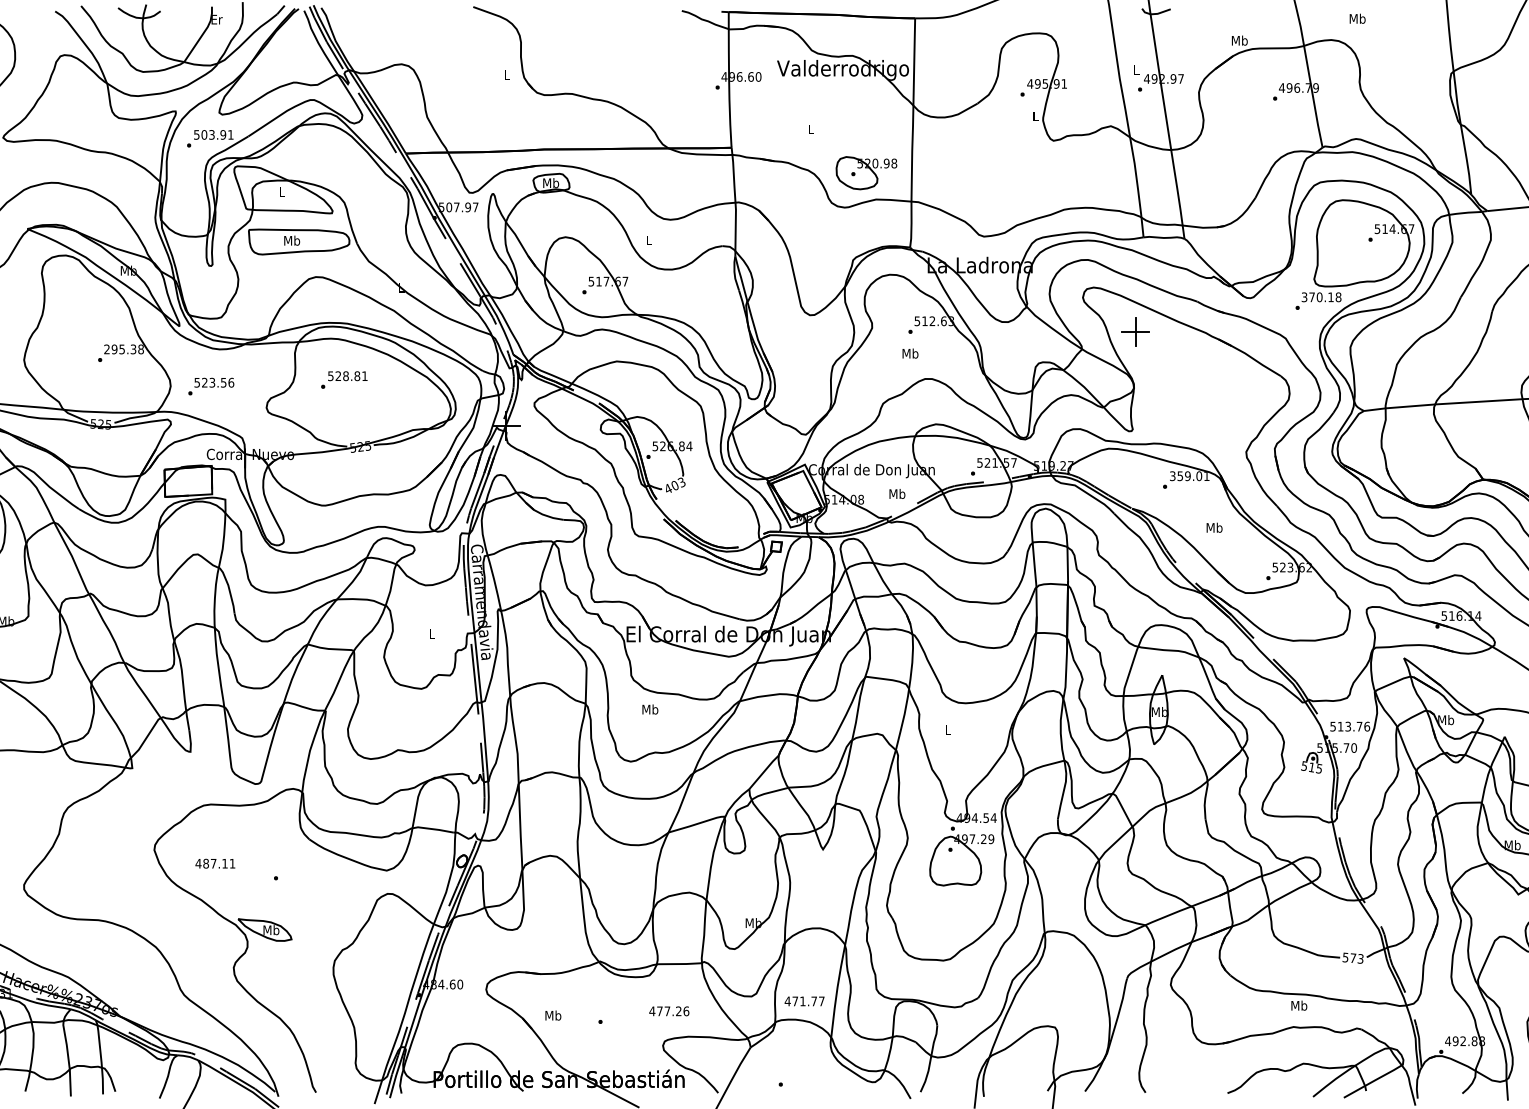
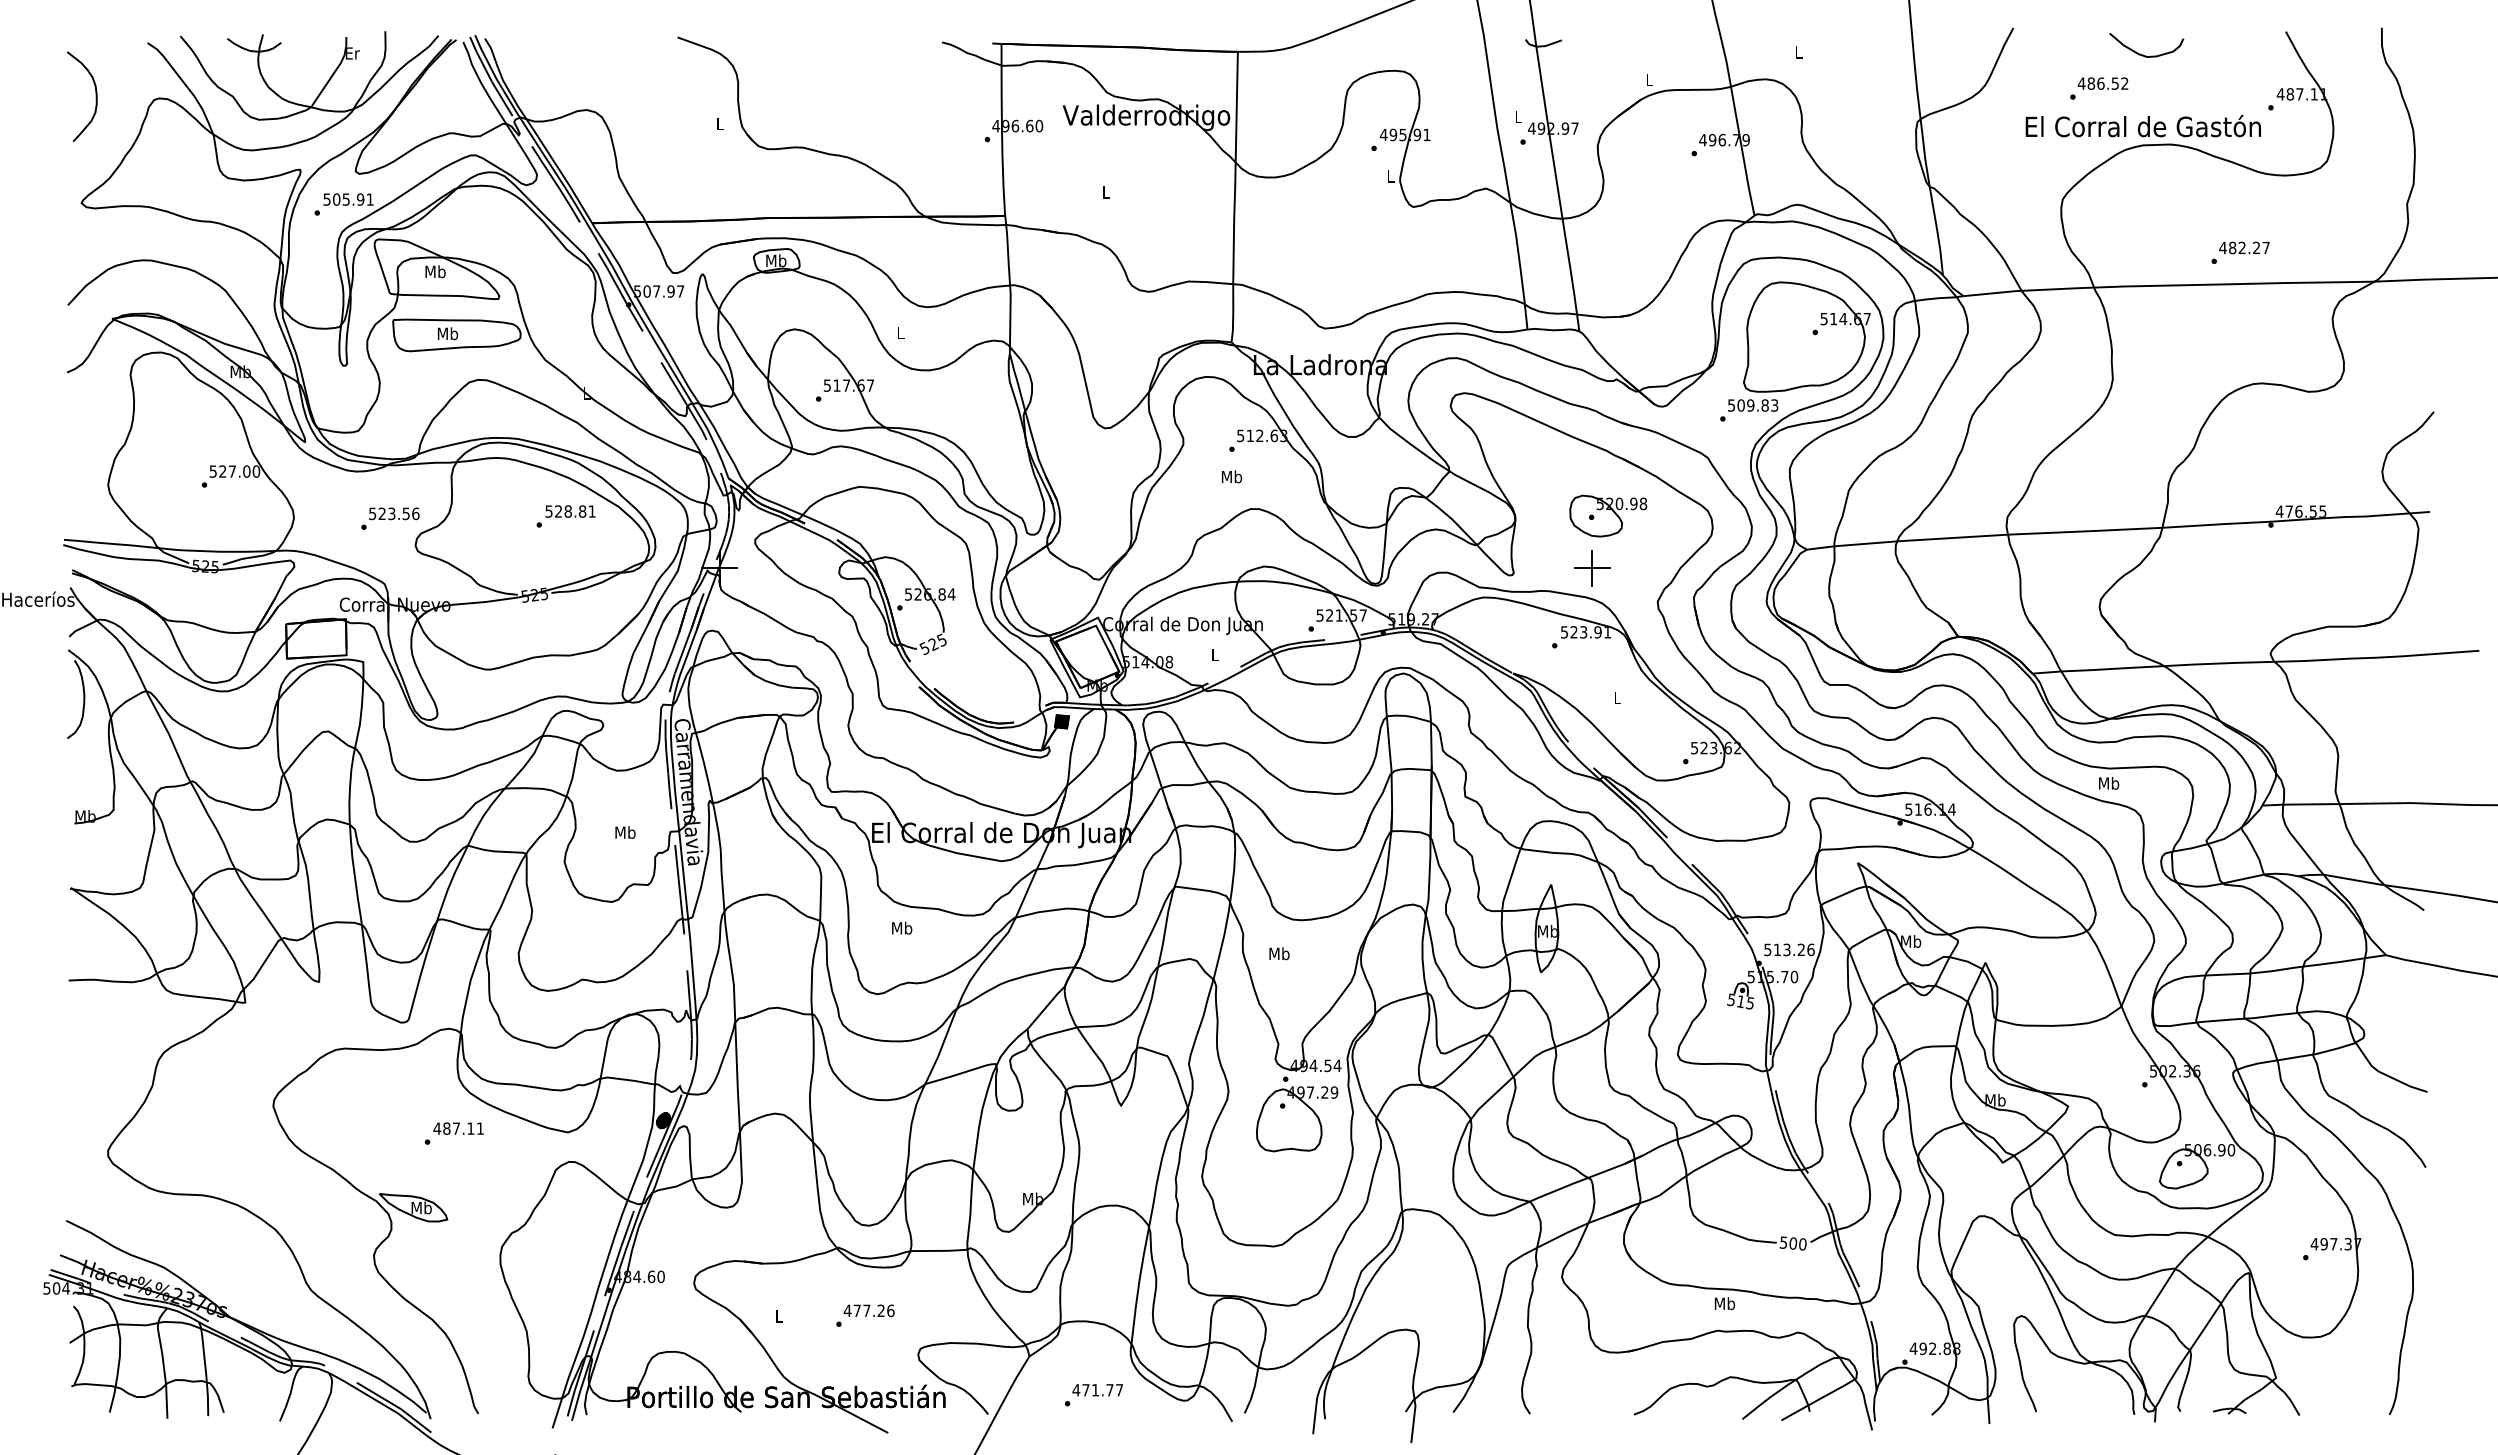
text: (1357, 18) -> (1798, 52), Mb -> L
text: (1239, 40) -> (1649, 79), Mb -> L
text: (212, 134) -> (346, 198), 503.91 -> 505.91
part: (866, 172) -> (1608, 515), moved
text: (282, 191) -> (435, 271), L -> Mb
text: (1321, 297) -> (1753, 405), 370.18 -> 509.83
part: (1135, 332) -> (1592, 568), moved
text: (123, 349) -> (234, 471), 295.38 -> 527.00
text: (343, 380) -> (565, 516), moved
text: (211, 386) -> (390, 518), moved
text: (1186, 476) -> (1581, 632), 359.01 -> 523.91
text: (674, 485) -> (932, 644), 403 -> 525
text: (897, 493) -> (1215, 654), Mb -> L
text: (1214, 527) -> (1617, 697), Mb -> L
fill: (776, 546) -> (1061, 721), added
text: (432, 634) -> (625, 832), L -> Mb
text: (1358, 726) -> (1800, 949), 513.76 -> 513.26
text: (947, 729) -> (1279, 953), L -> Mb
fill: (462, 861) -> (663, 1120), added
text: (215, 863) -> (458, 1128), moved
text: (1356, 958) -> (1797, 1243), 573 -> 500
text: (804, 1001) -> (1097, 1390), moved
text: (668, 1011) -> (868, 1310), moved
text: (553, 1015) -> (779, 1315), Mb -> L

